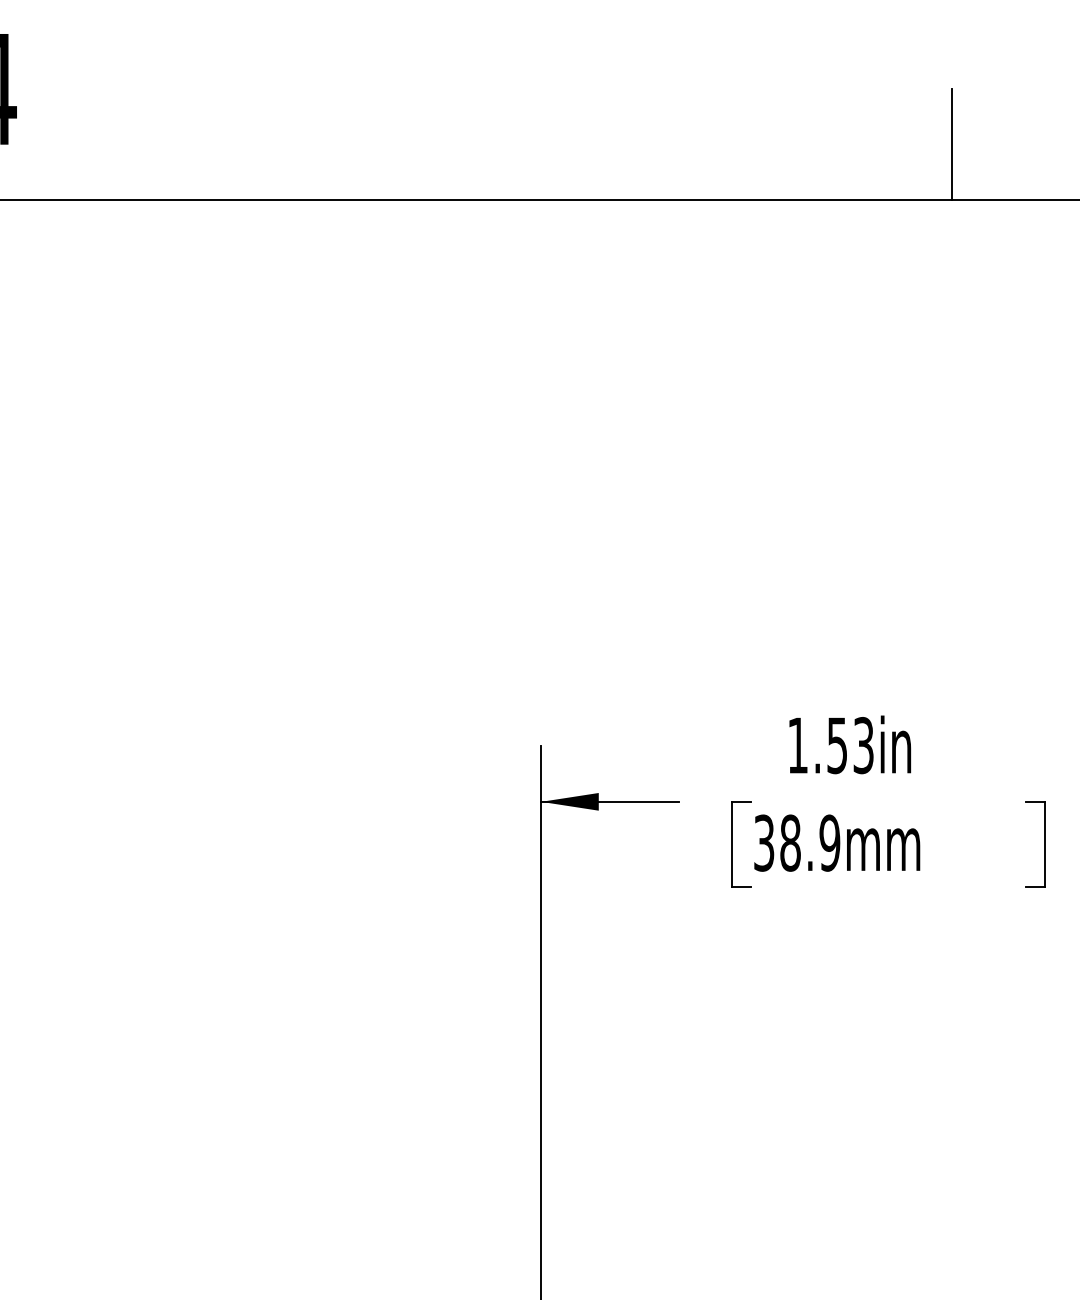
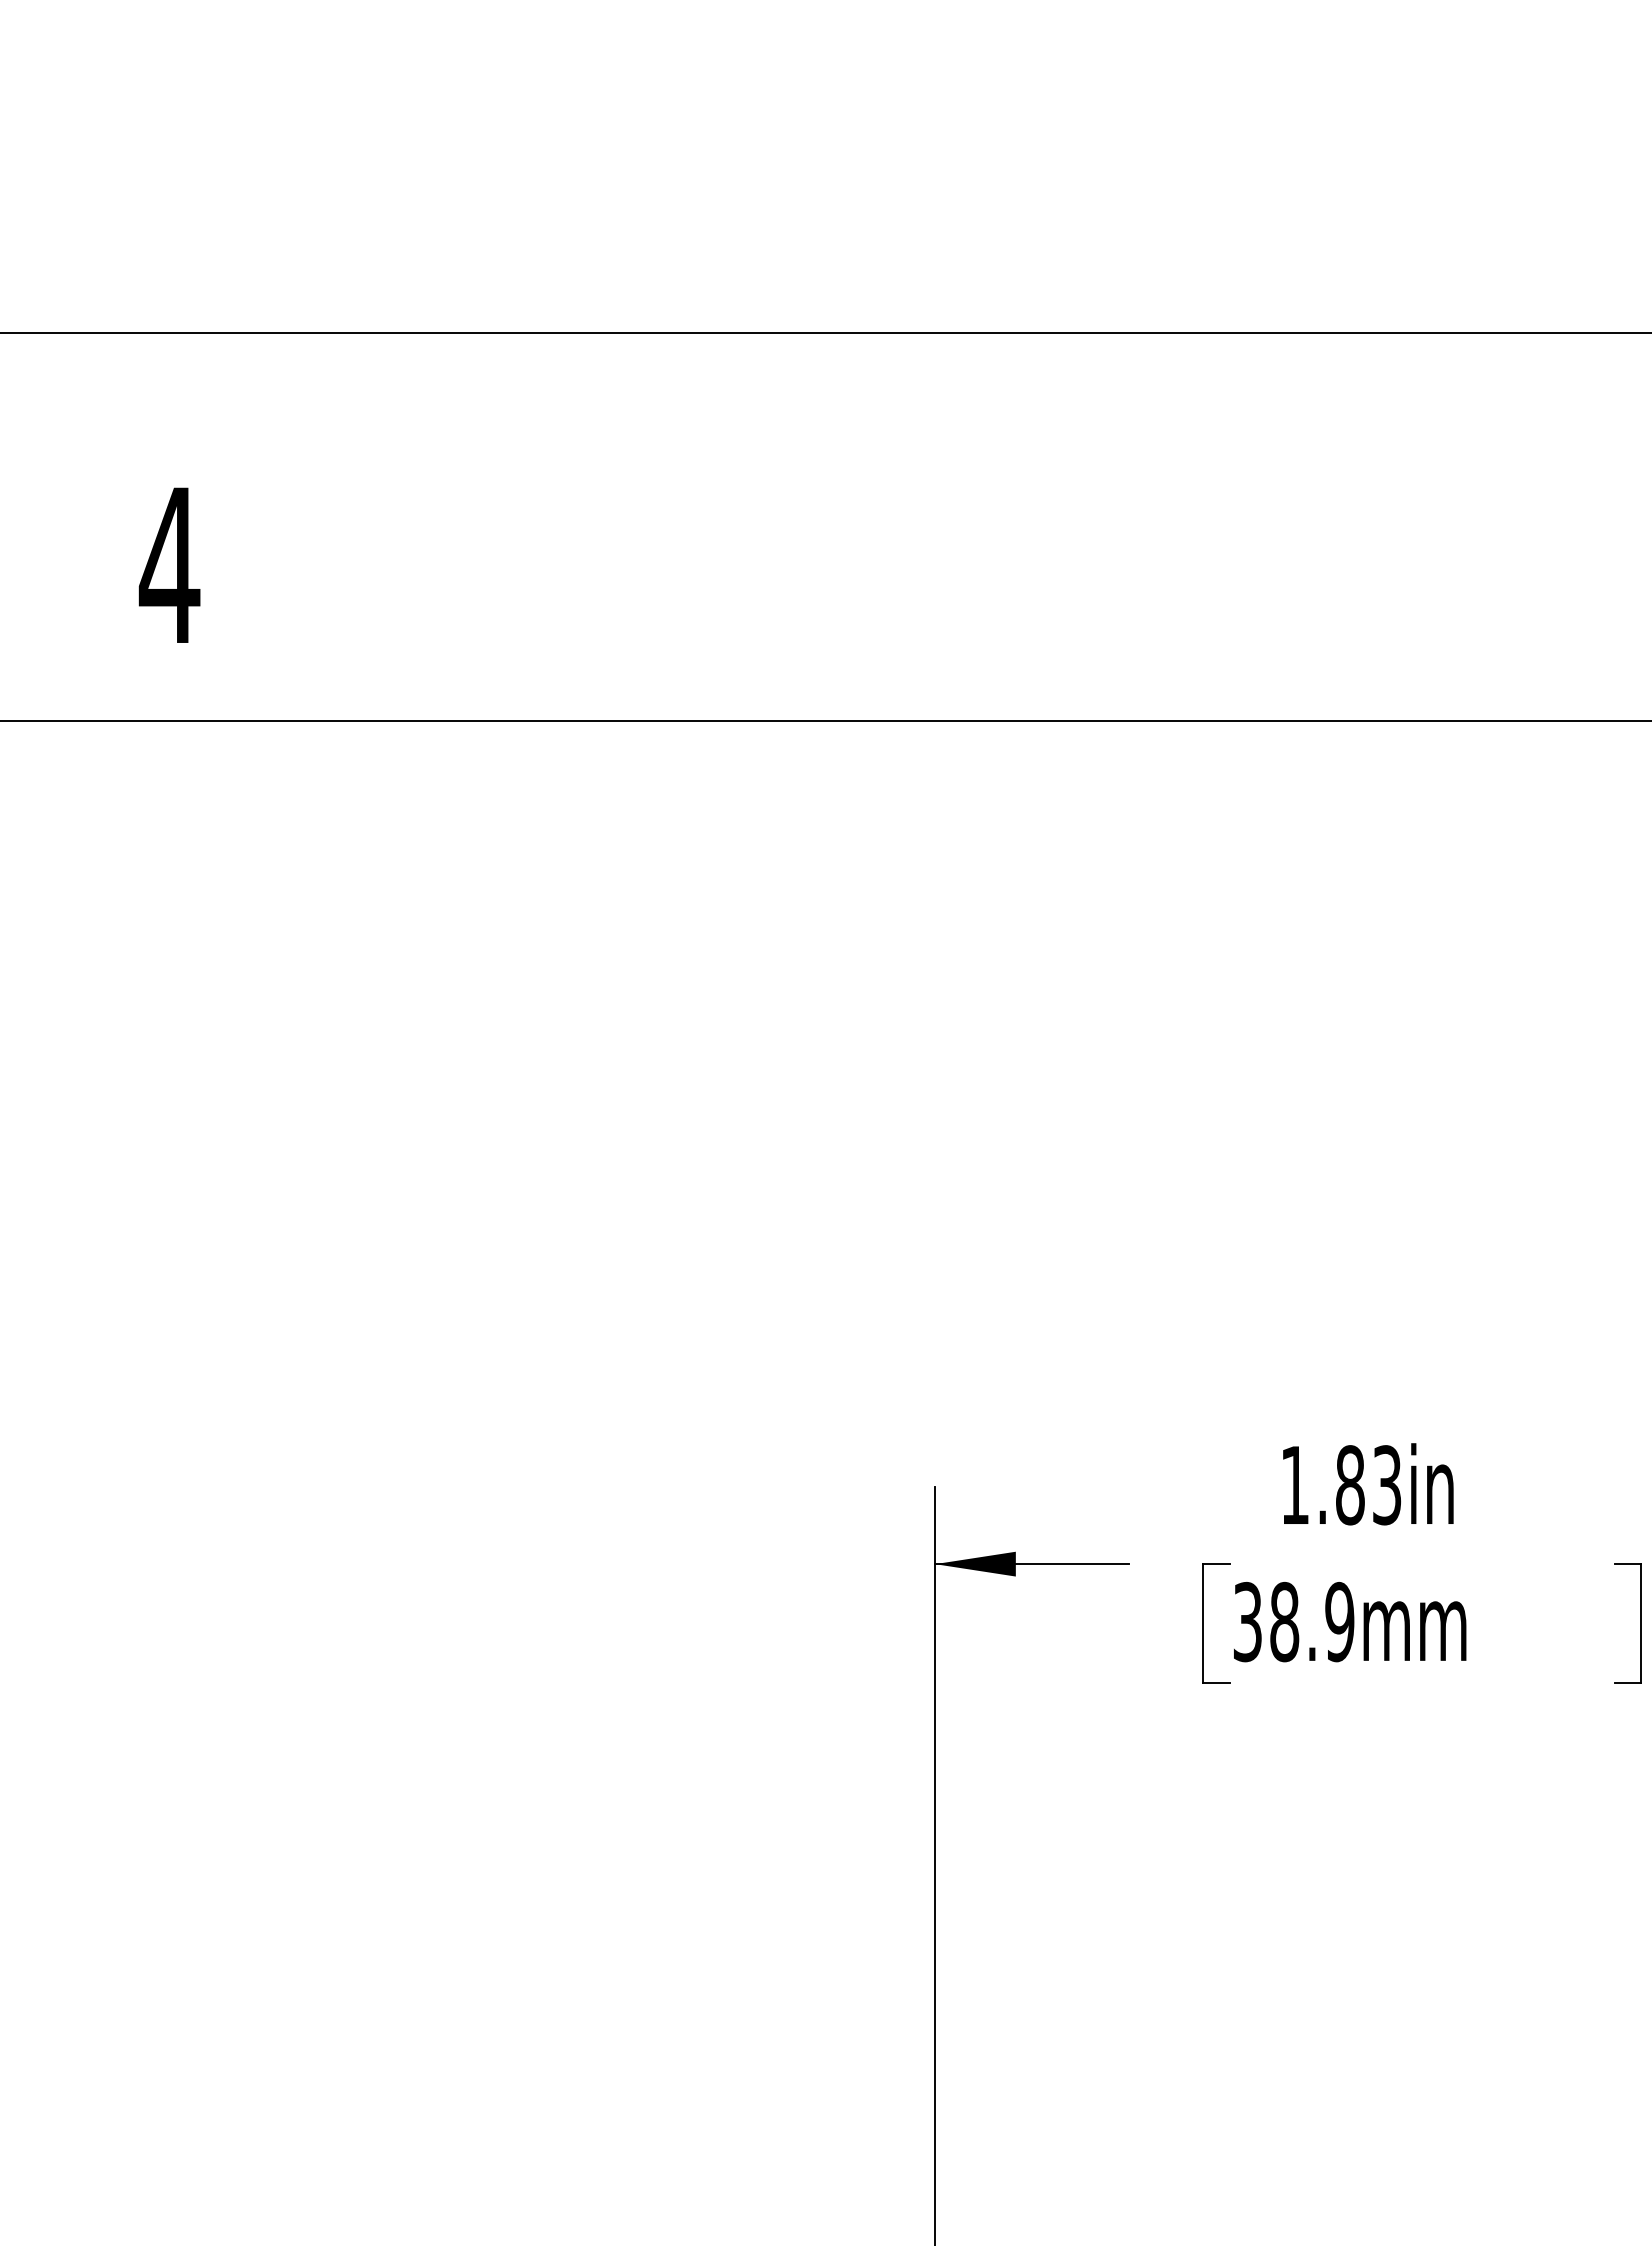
line: (951, 144) -> (1510, 642), removed
text: (837, 745) -> (1350, 1485), 1.53in -> 1.83in

